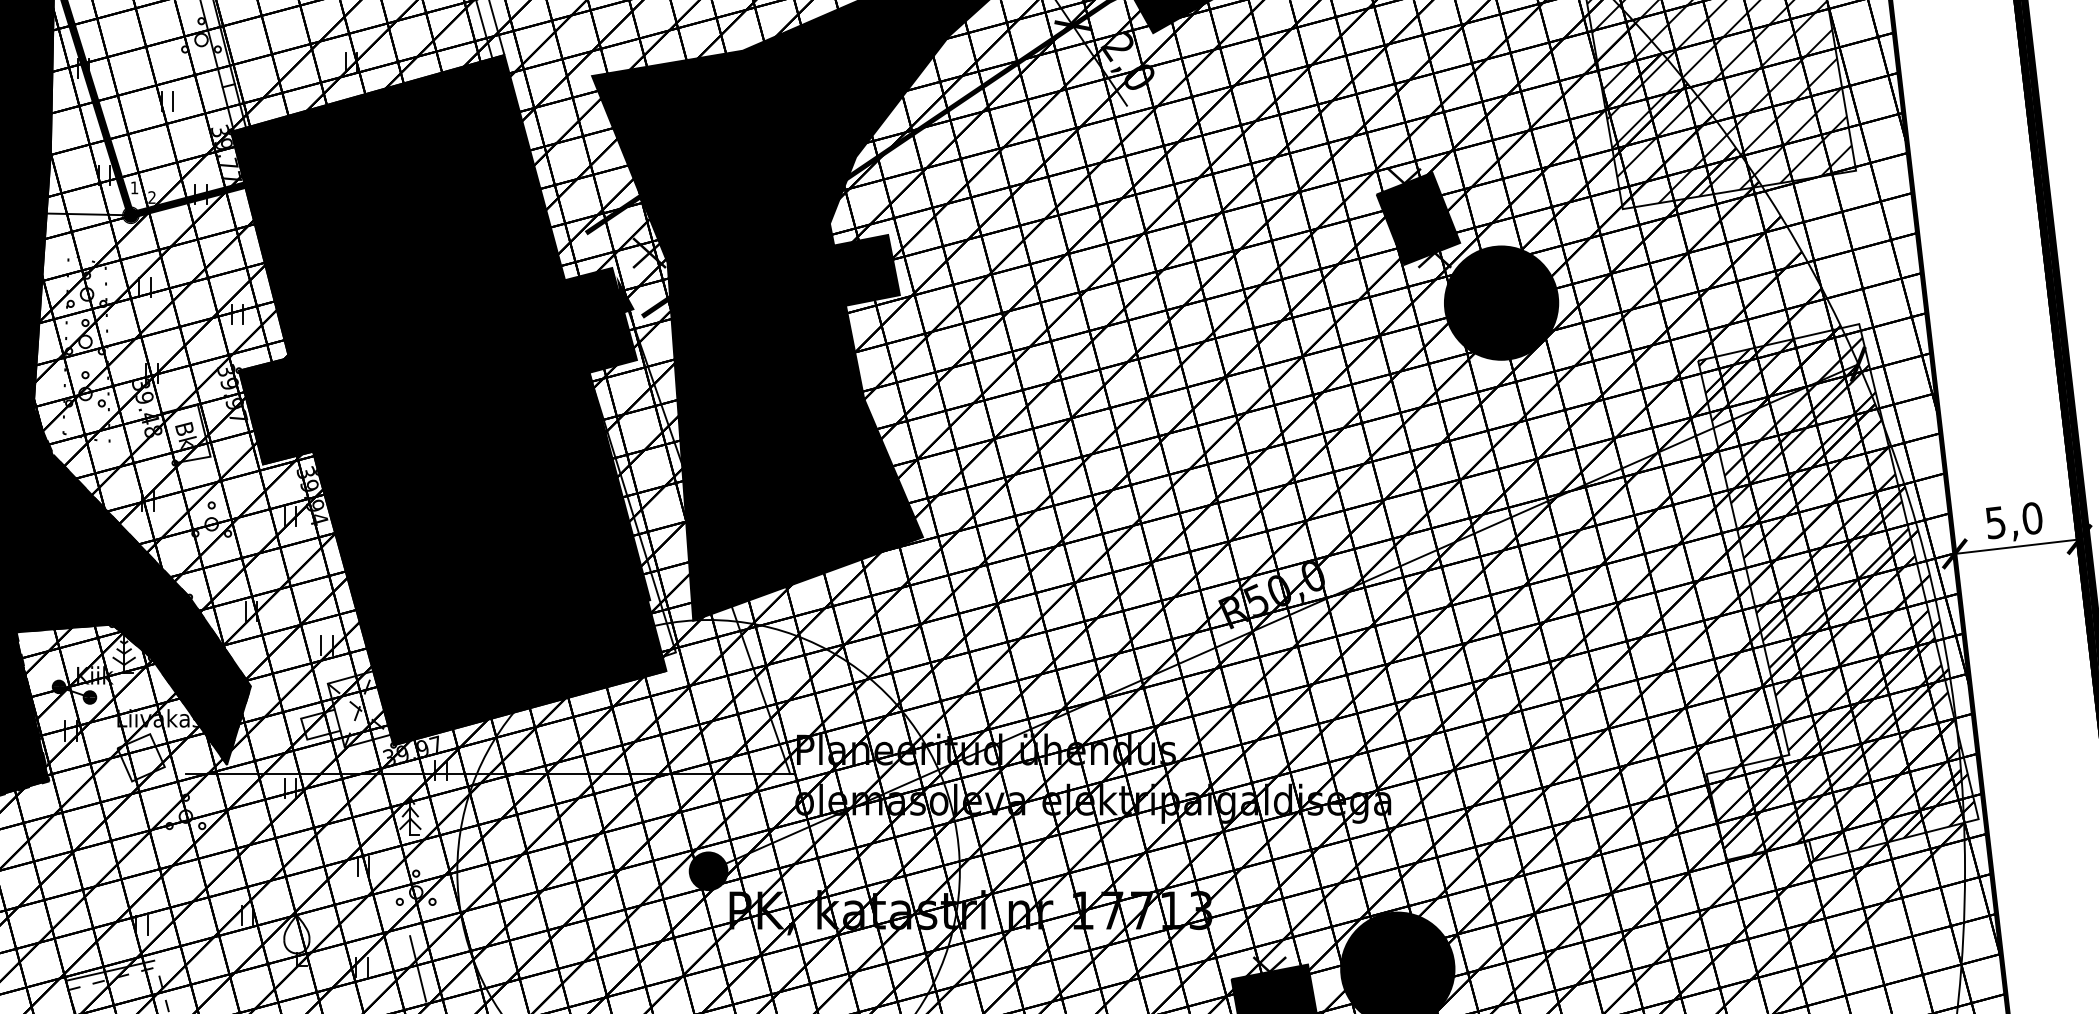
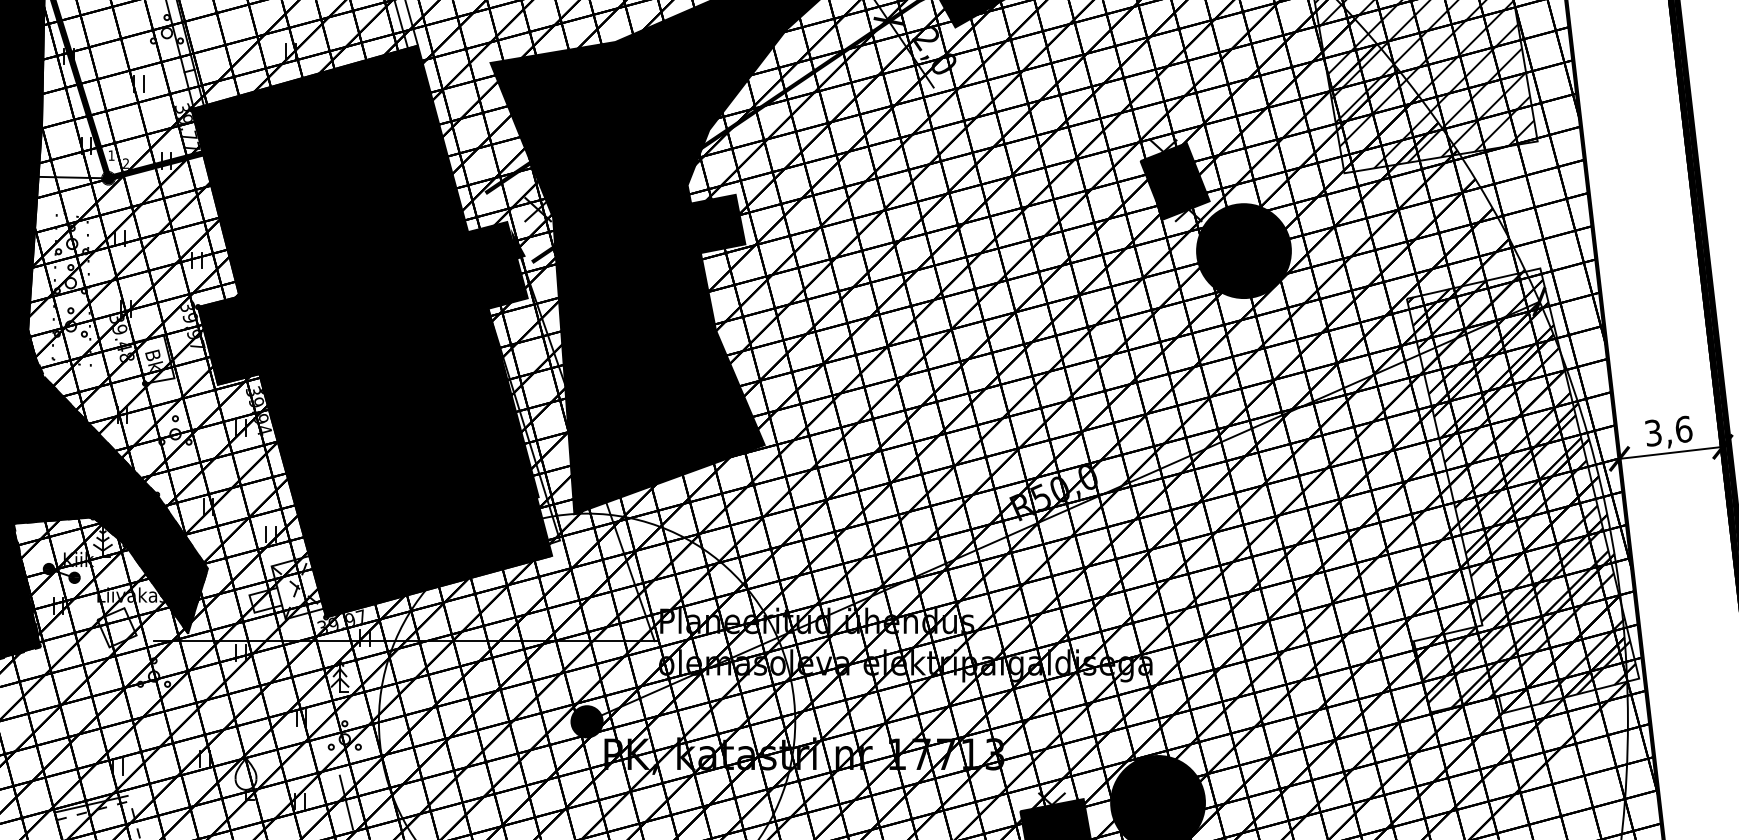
text: (2013, 519) -> (1668, 430), 5,0 -> 3,6

